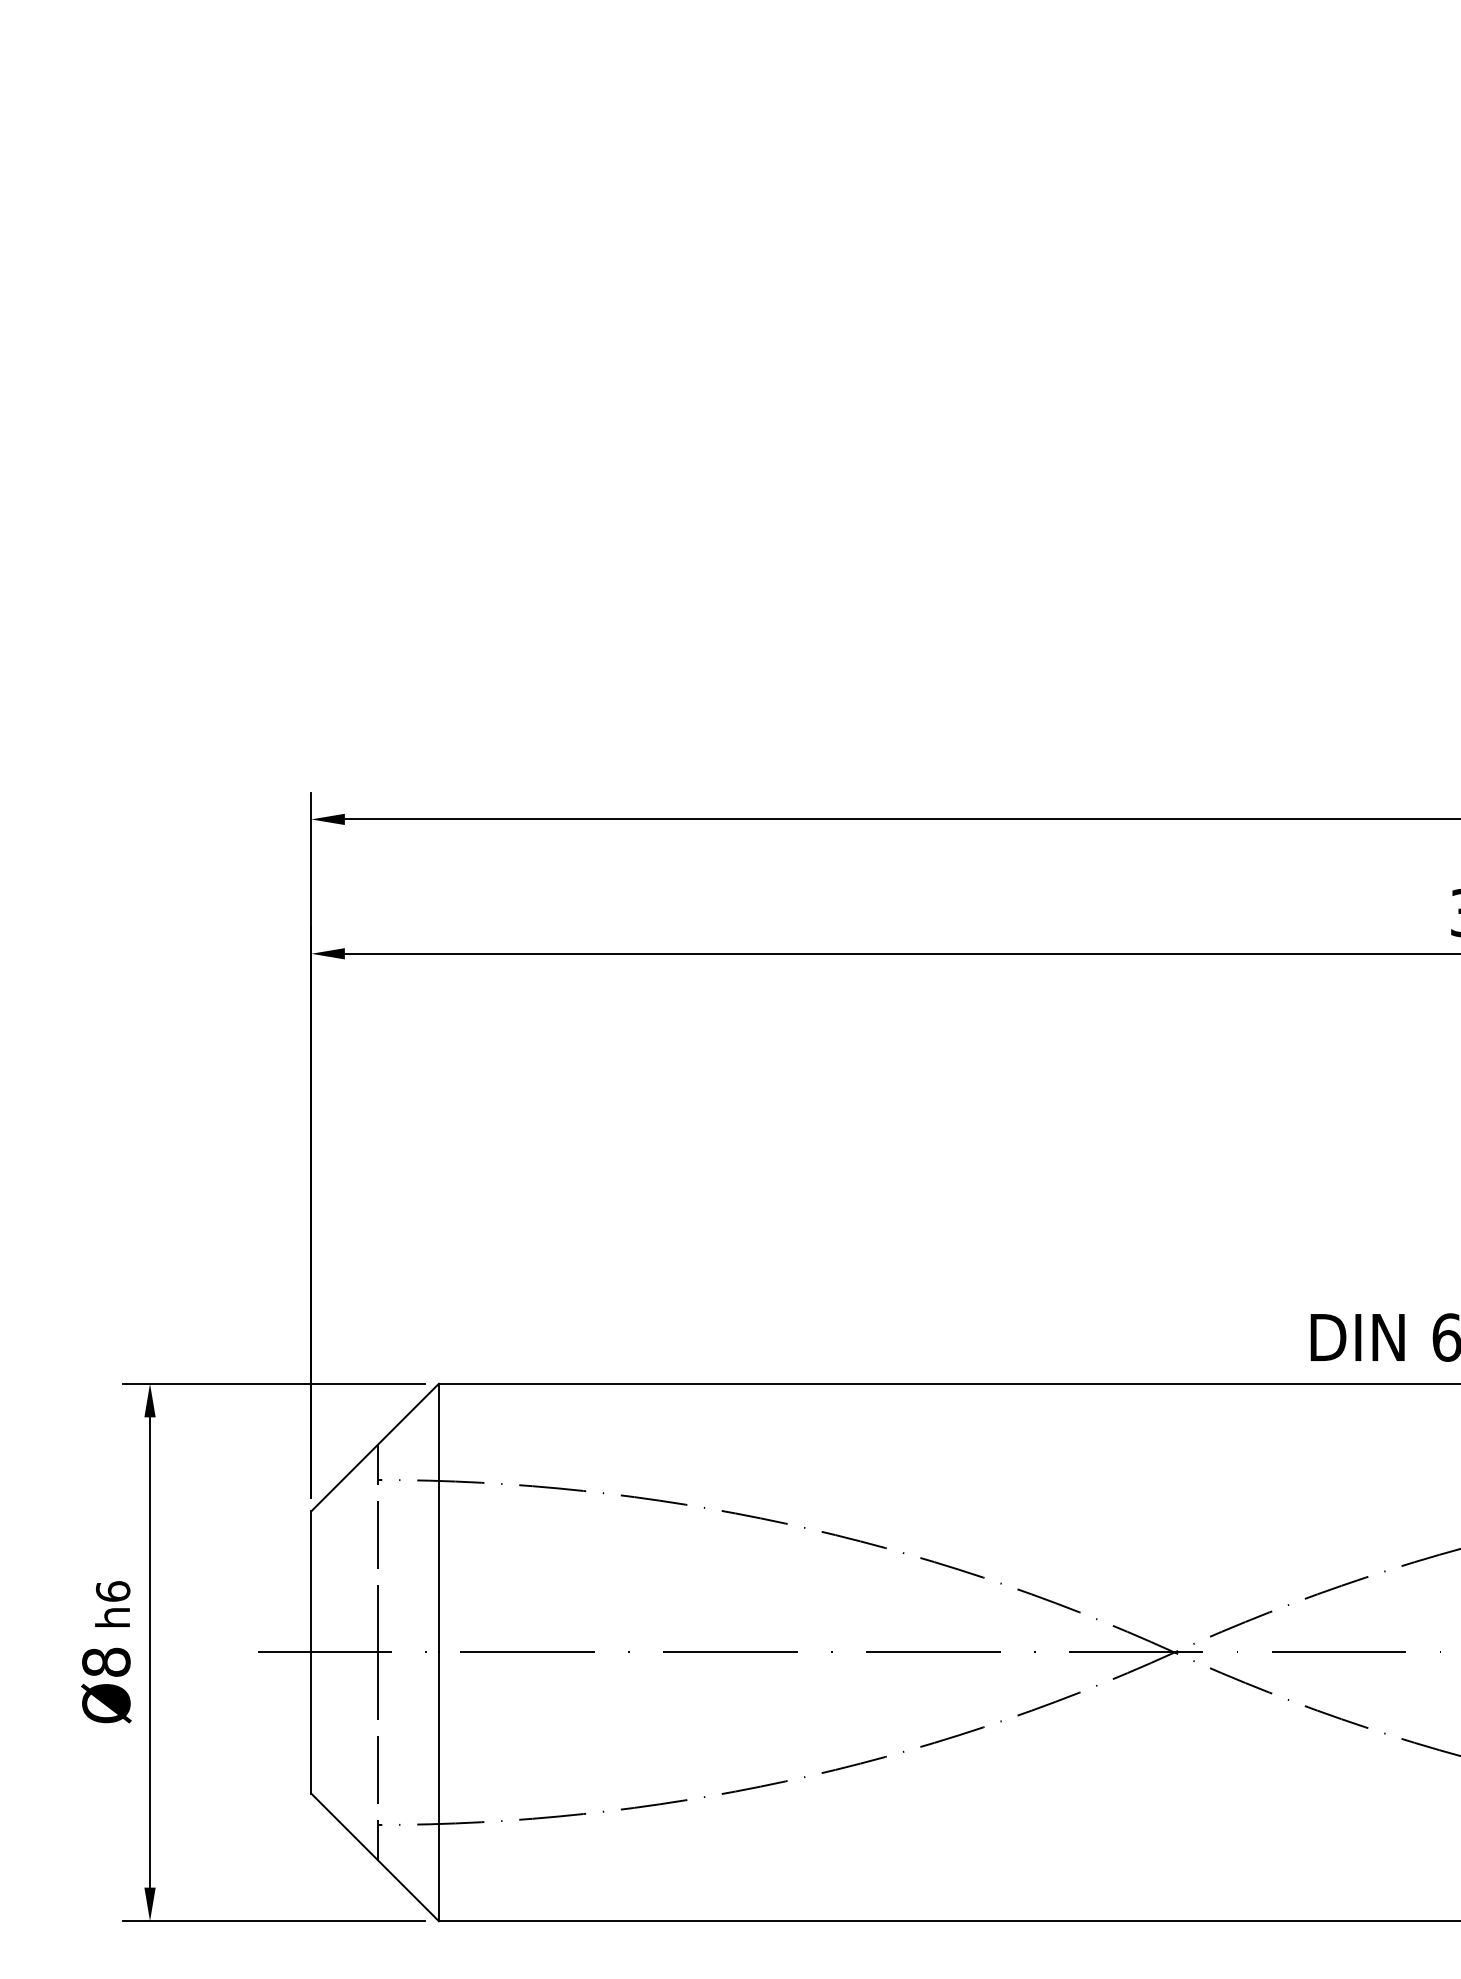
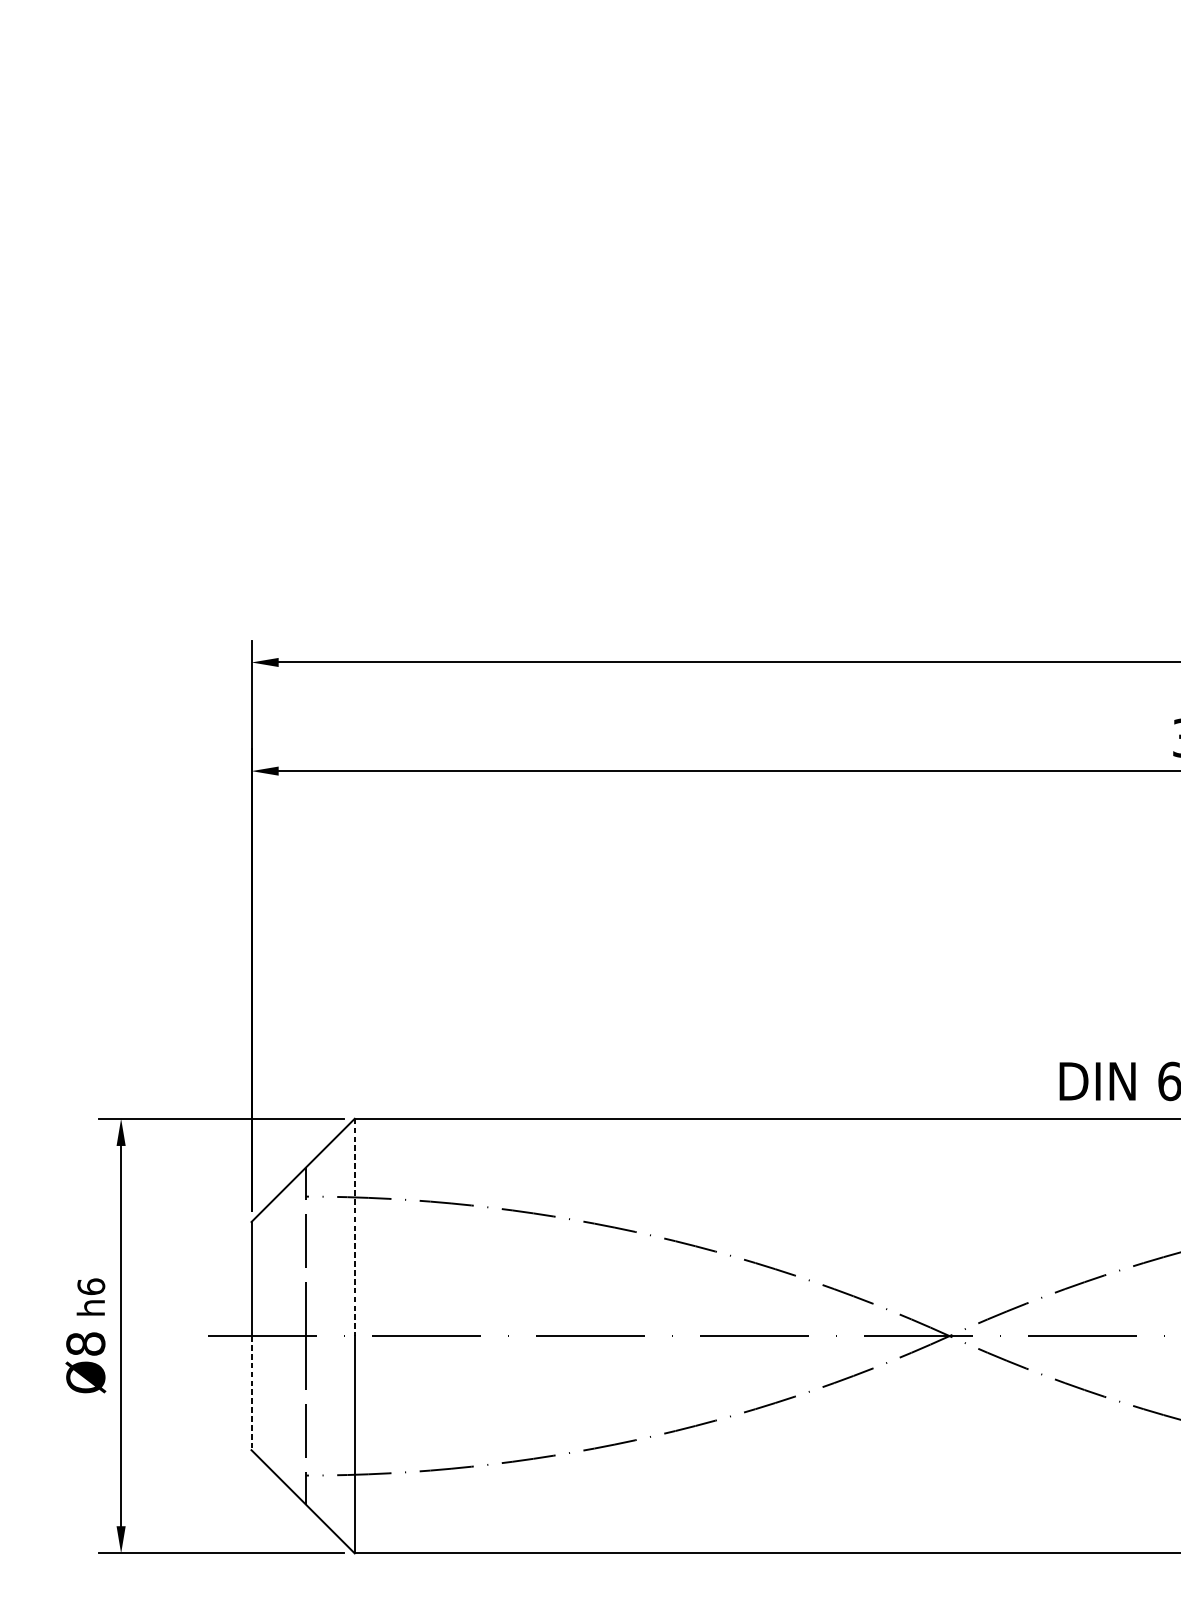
line: (438, 1518) -> (354, 1227), solid -> dashed
line: (311, 1723) -> (251, 1393), solid -> dashed

